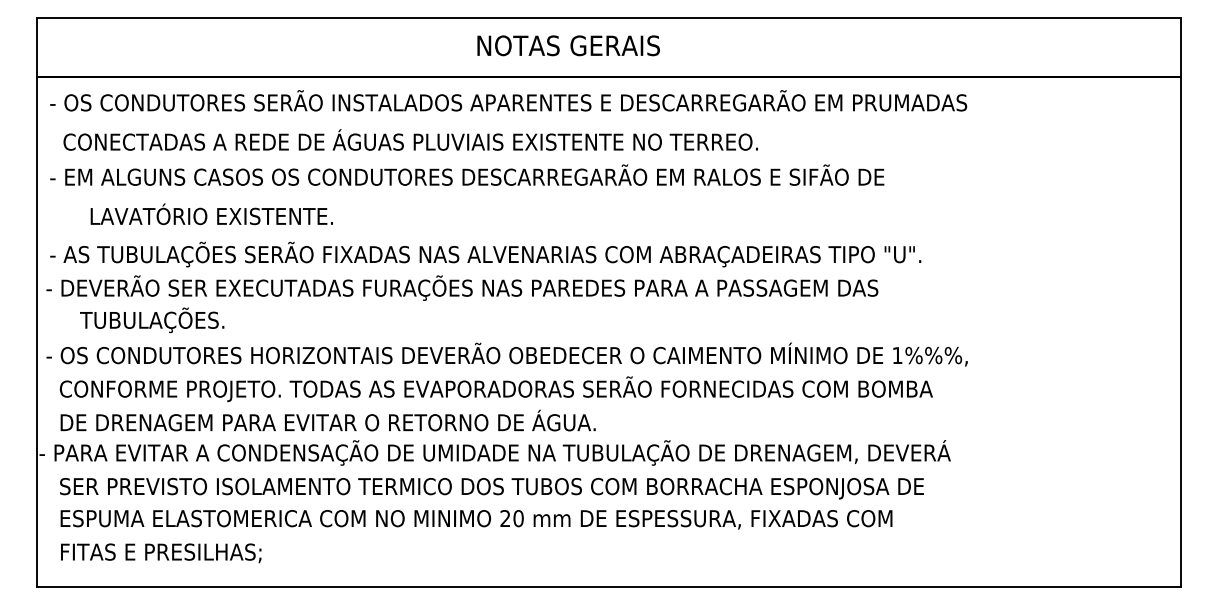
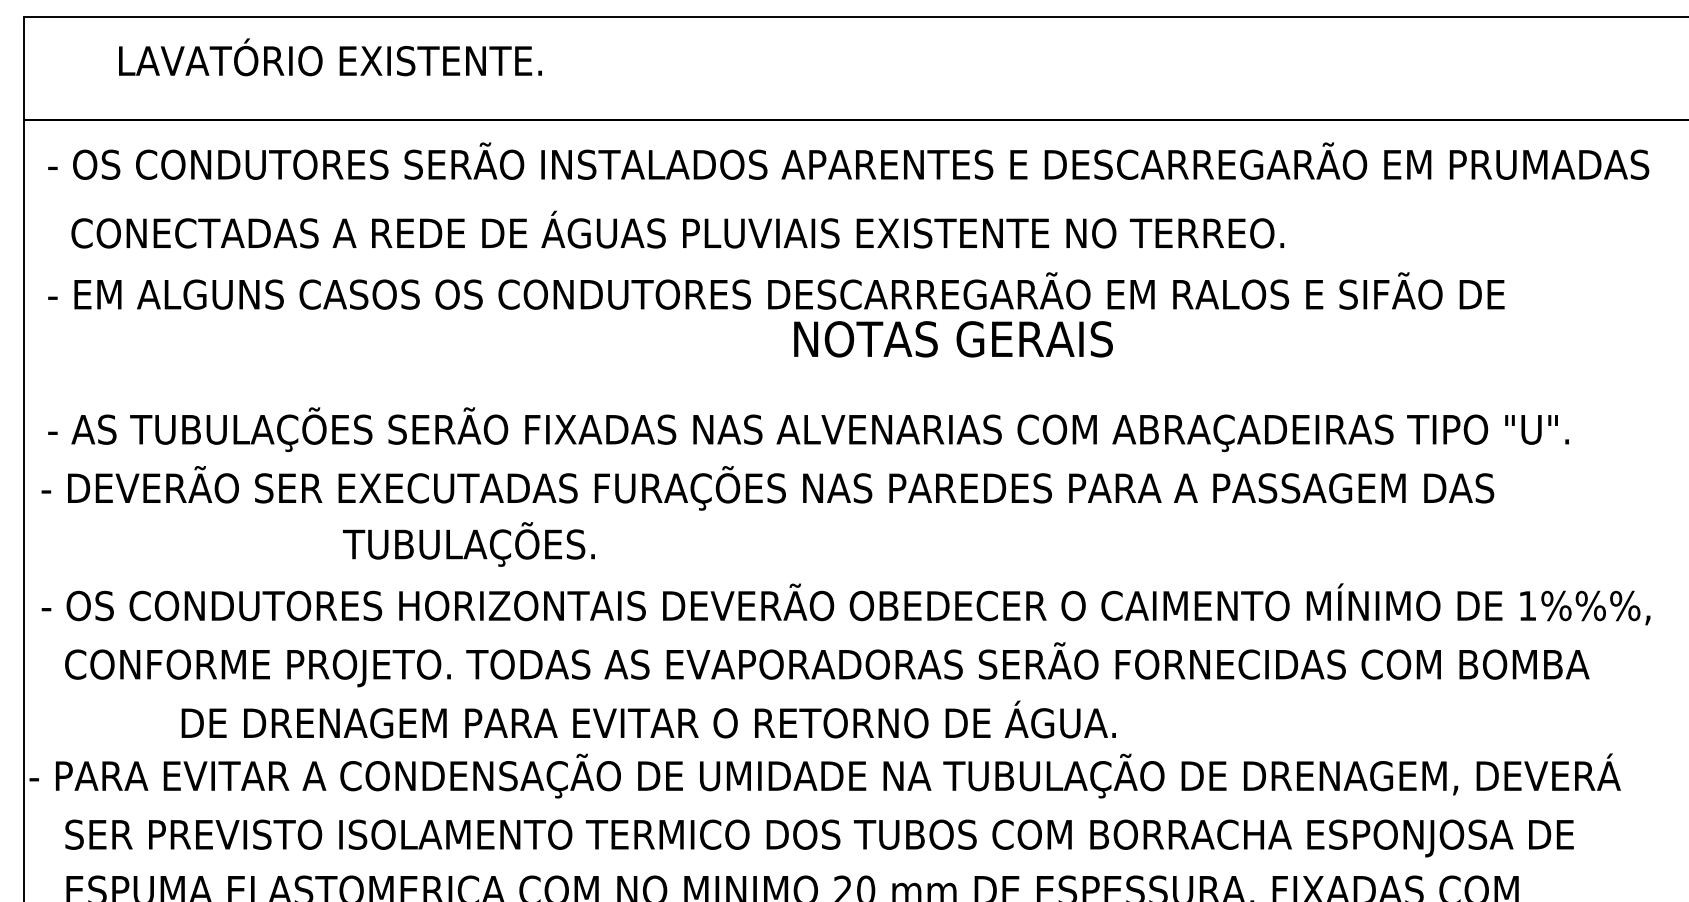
text: (568, 45) -> (953, 338), moved
text: (211, 214) -> (329, 57), moved
text: (152, 320) -> (469, 544), moved
text: (327, 420) -> (647, 719), moved

